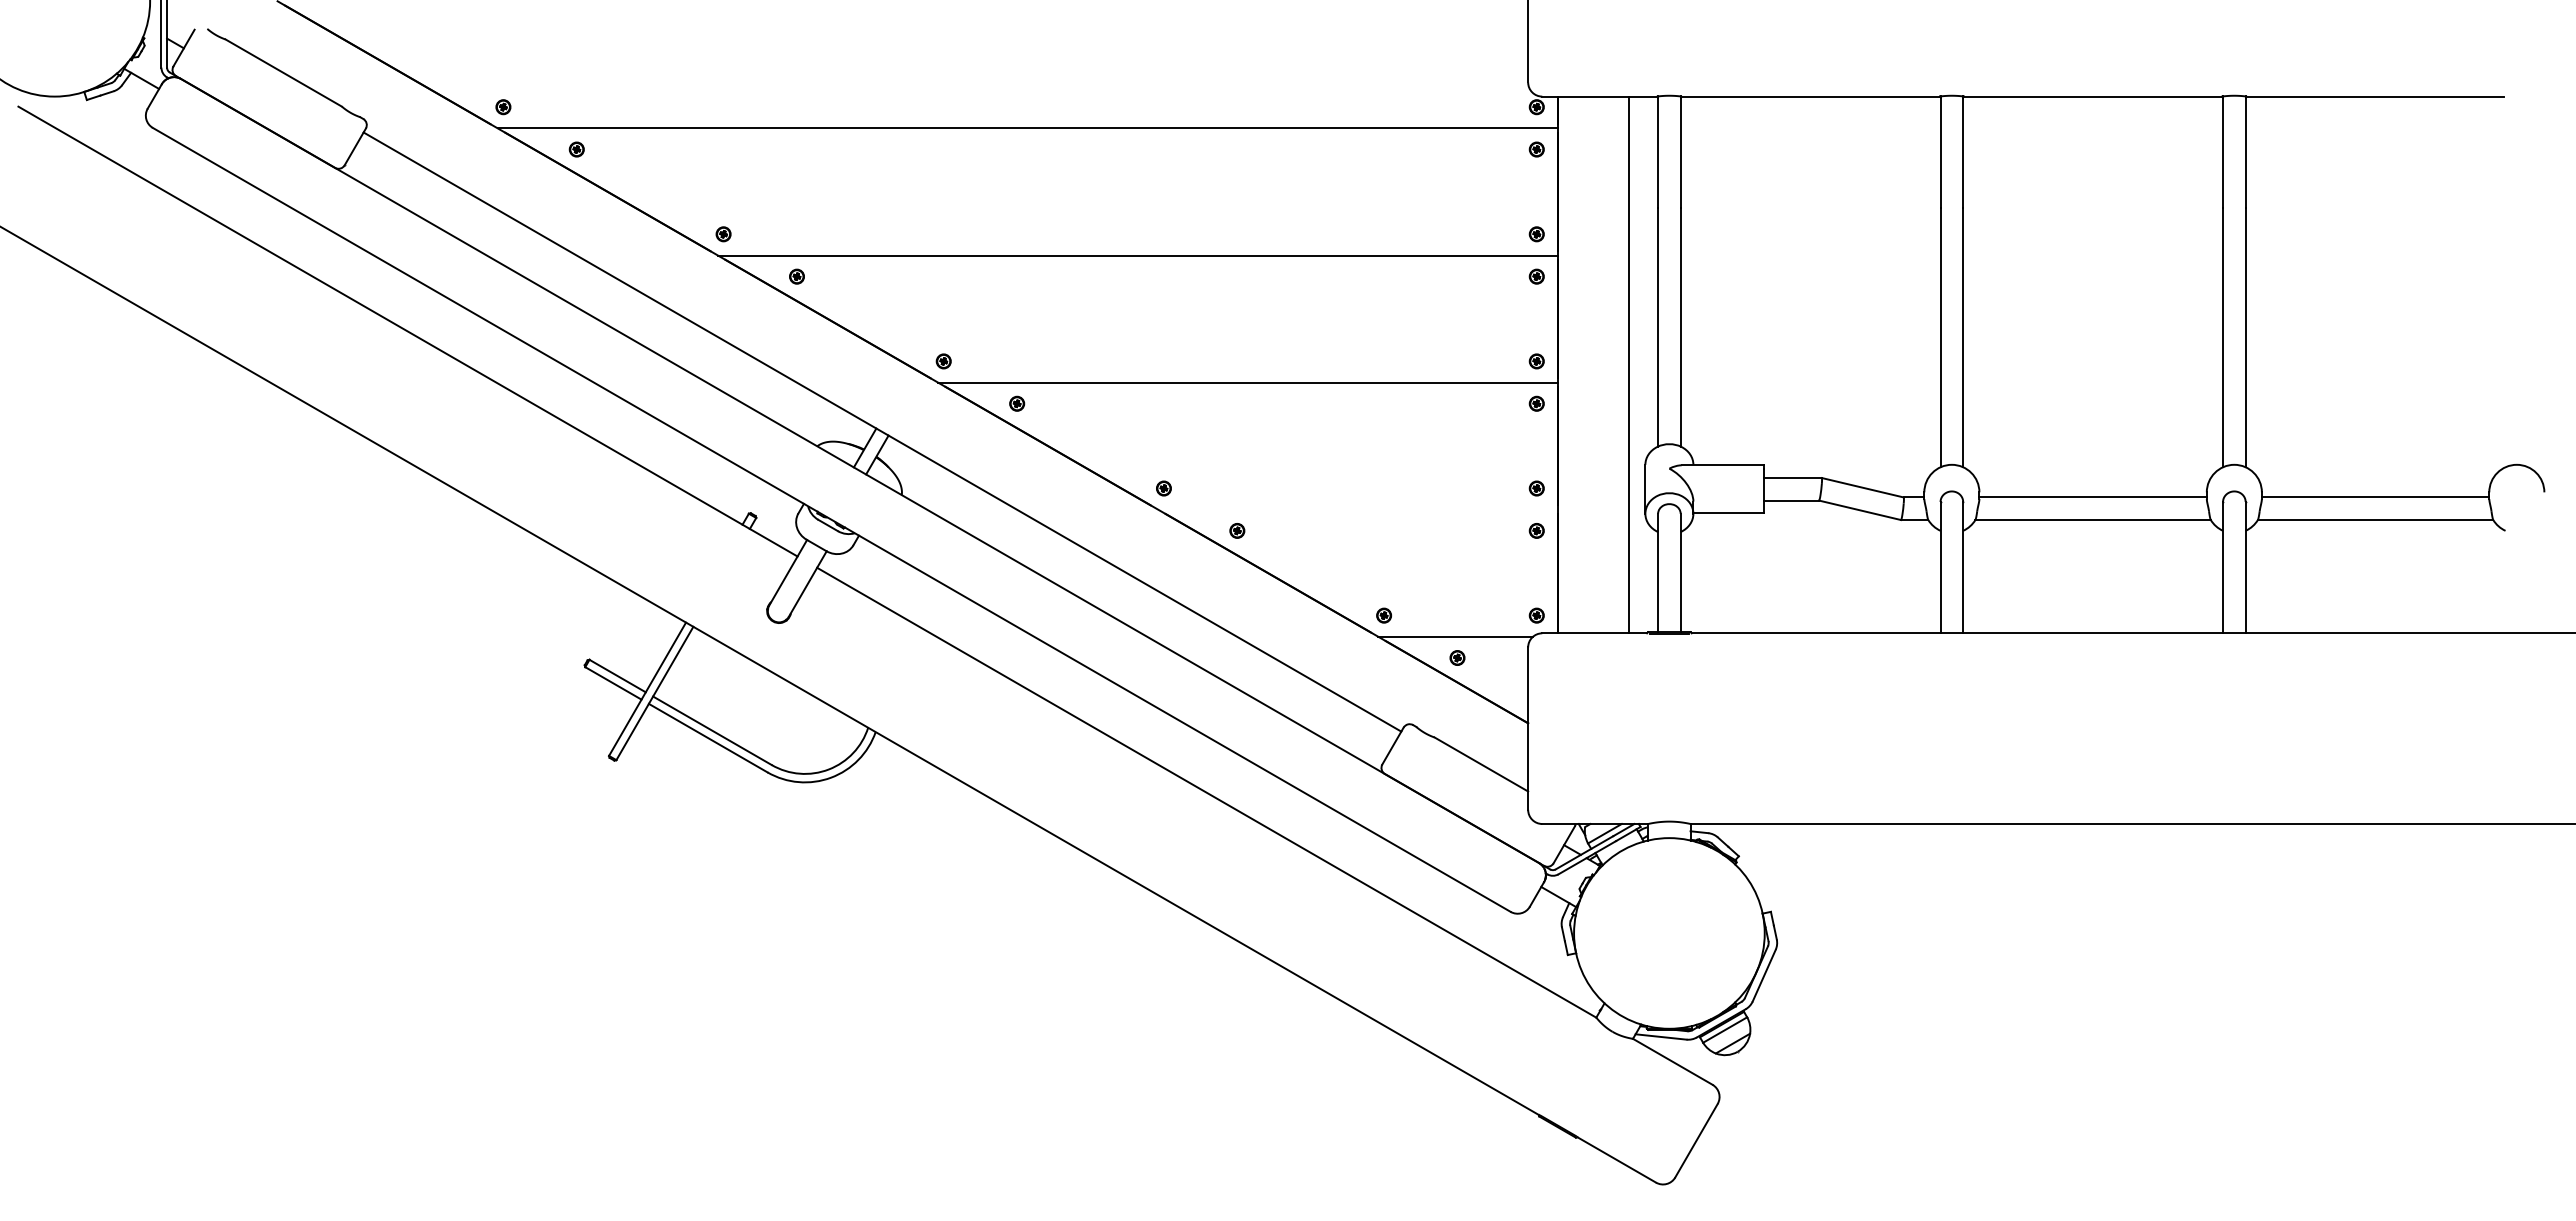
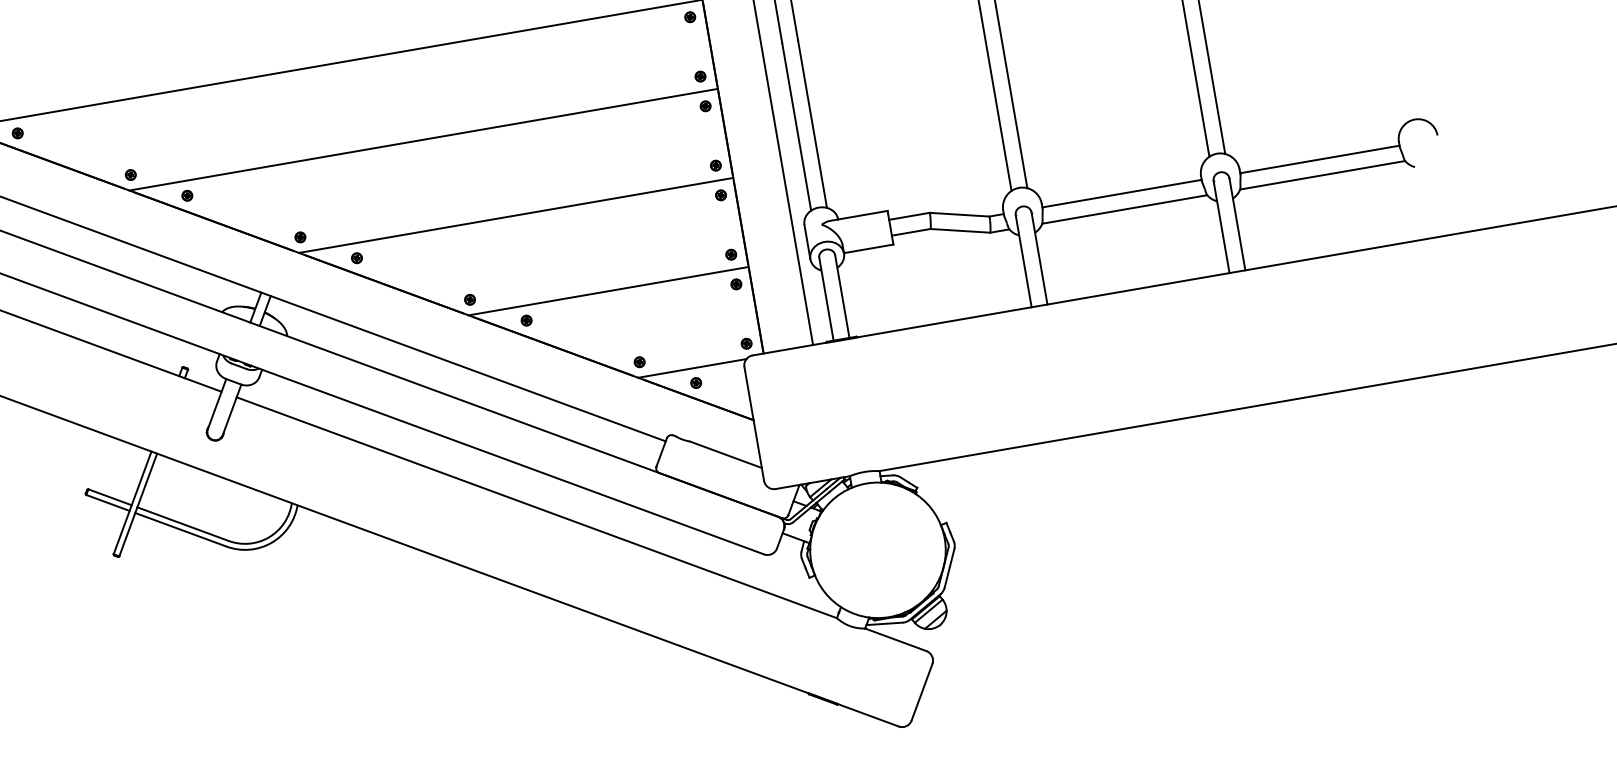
line: (1358, 509) -> (608, 290), added

